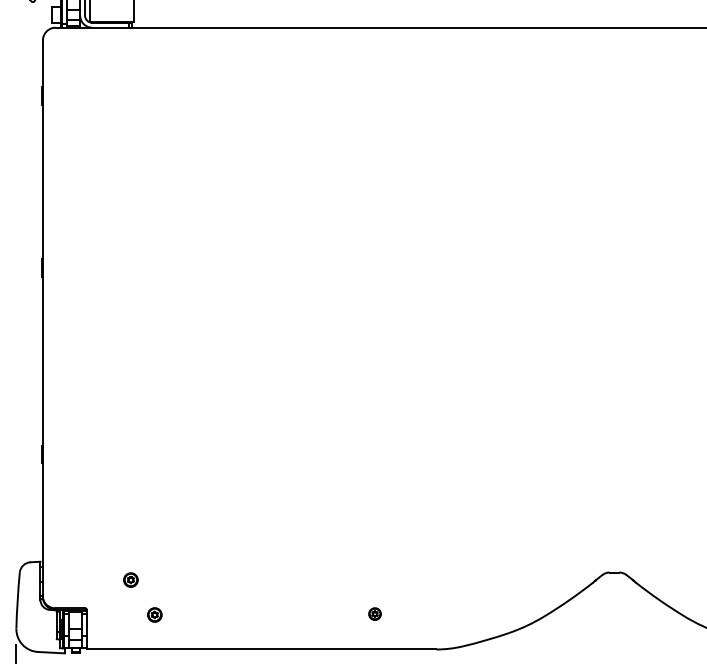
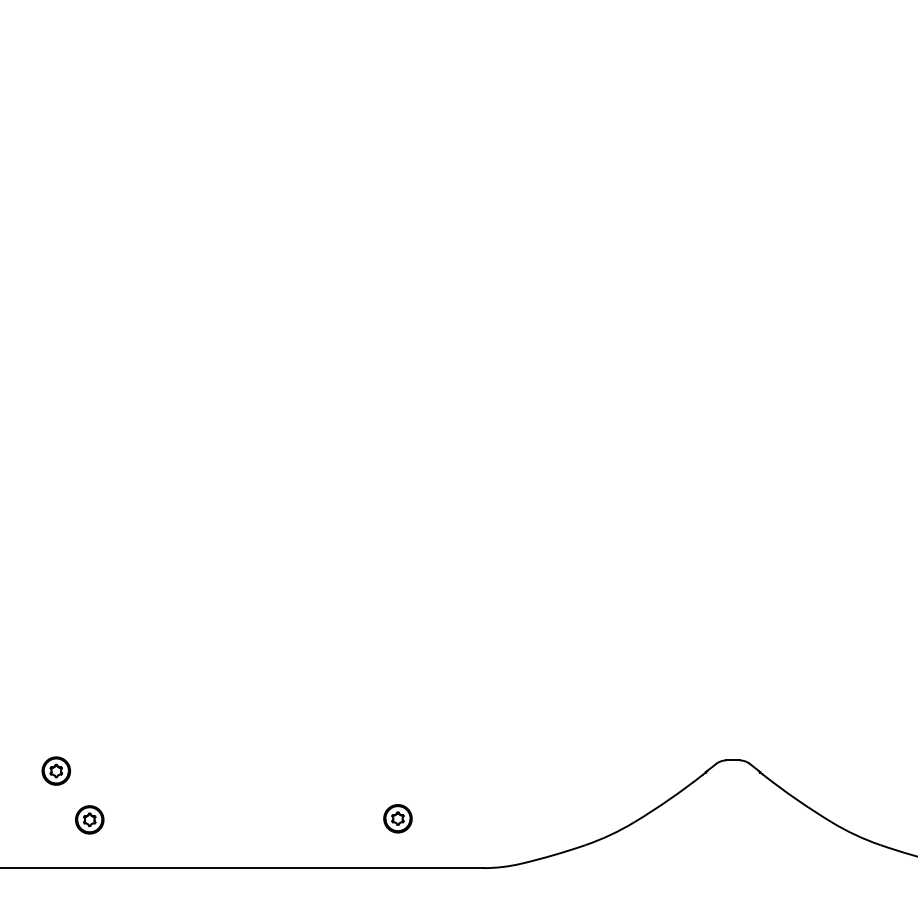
part: (130, 579) -> (55, 770), size x1.43
part: (374, 613) -> (397, 817), size x1.67
part: (154, 614) -> (89, 819), size x1.43

